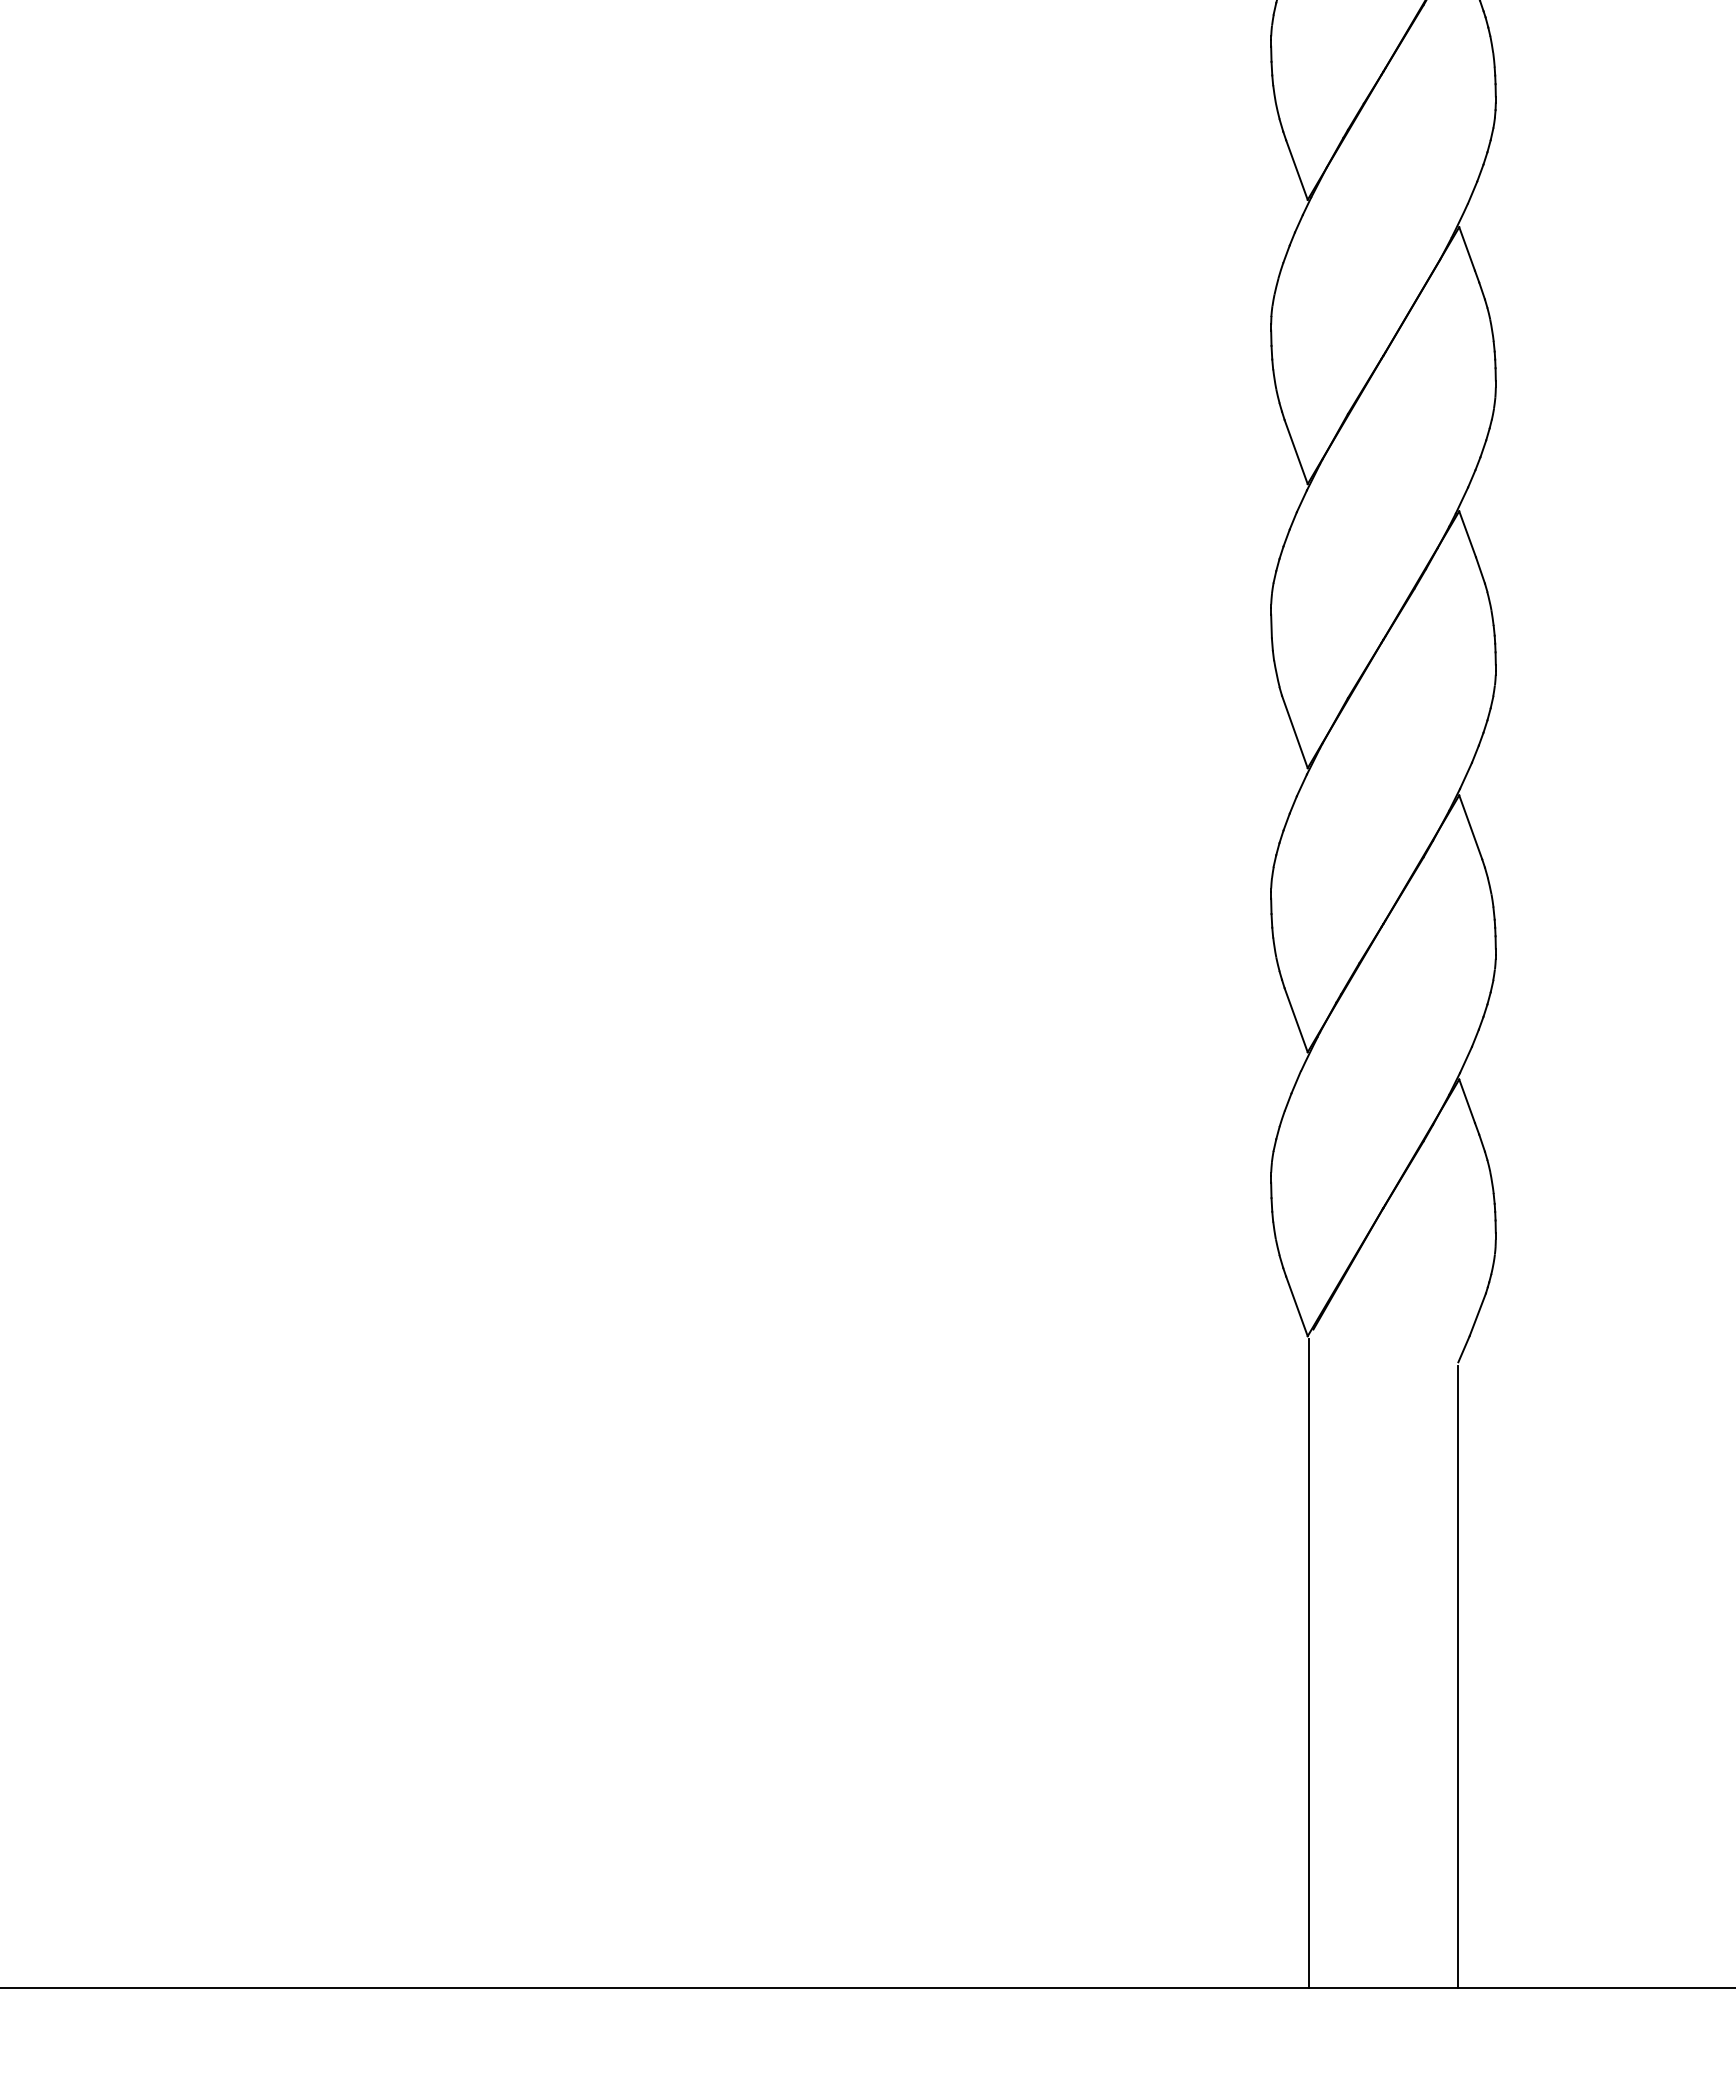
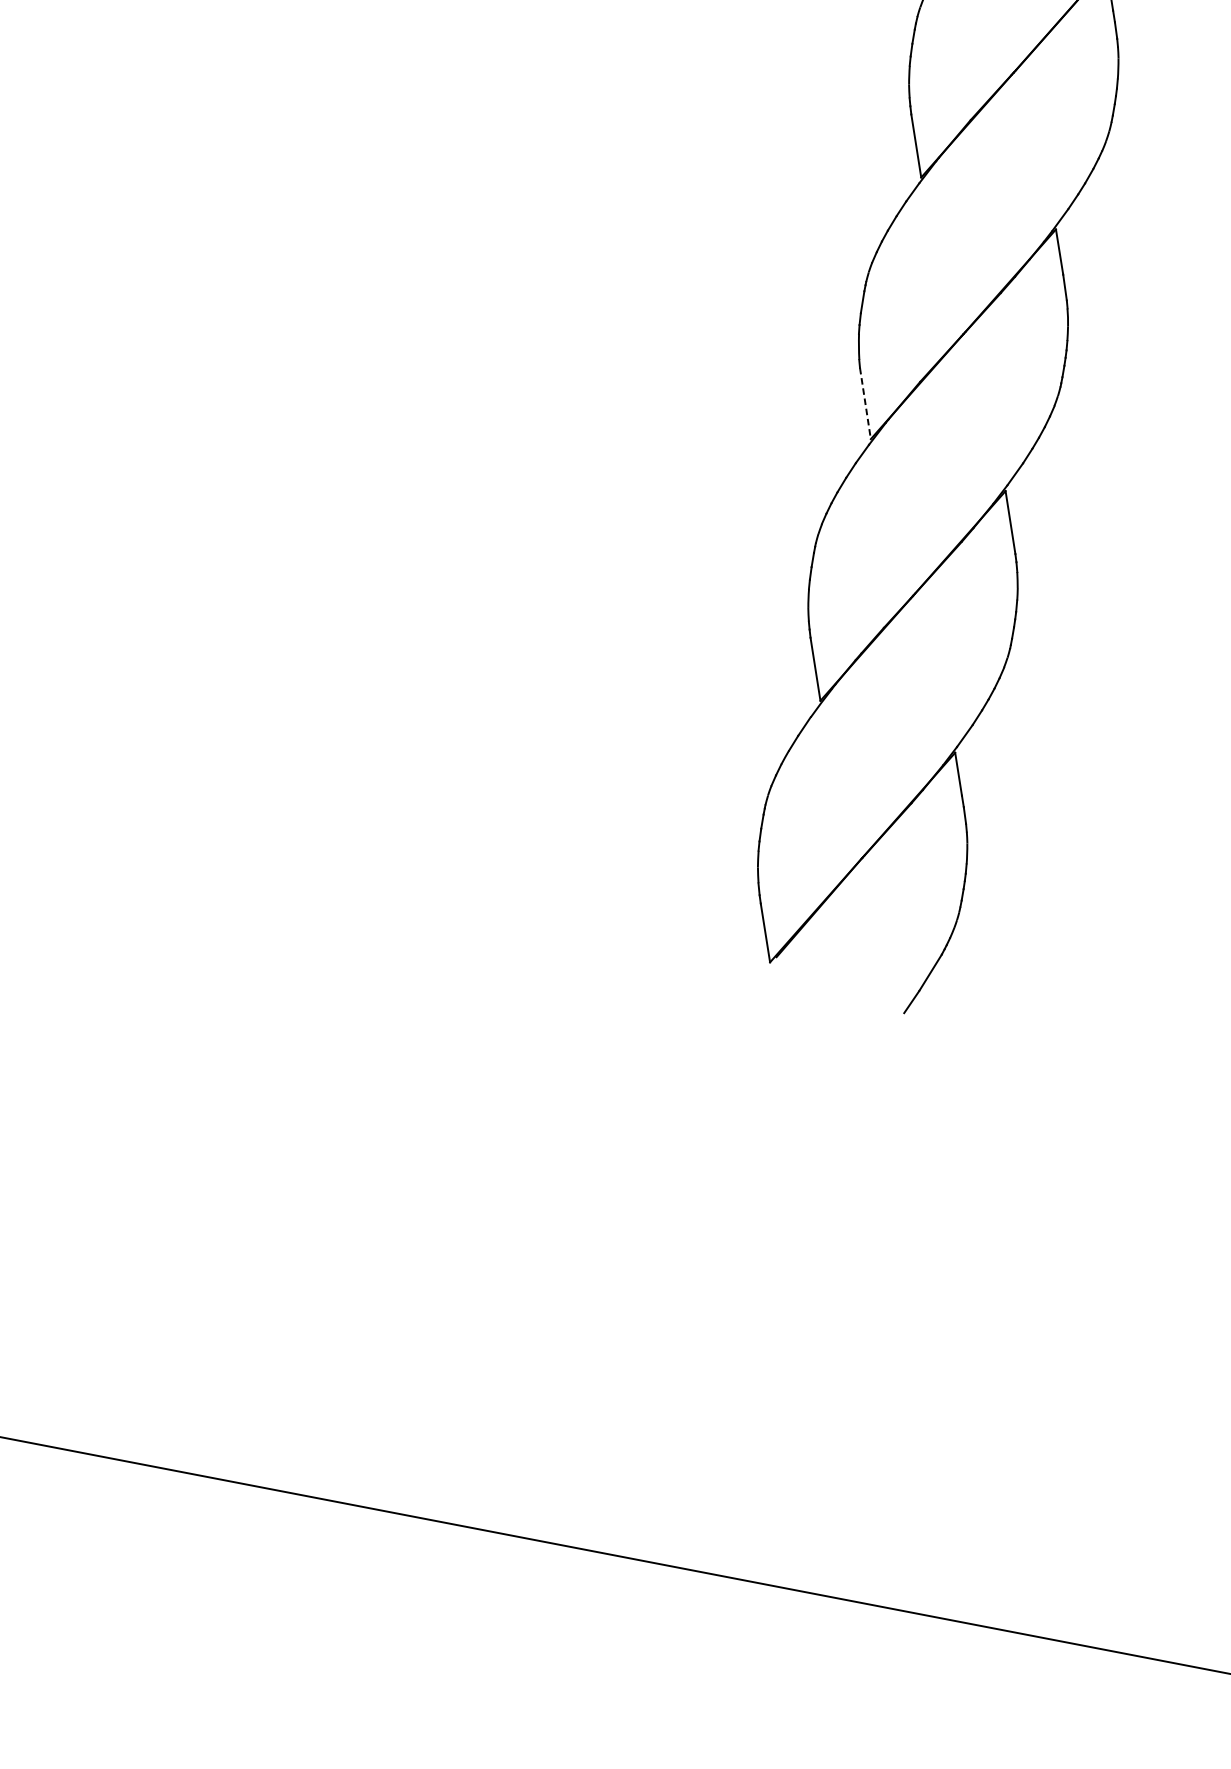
line: (1295, 732) -> (865, 404), solid -> dashed
line: (1308, 1663) -> (712, 1263), removed
line: (1458, 1676) -> (848, 1302), removed

